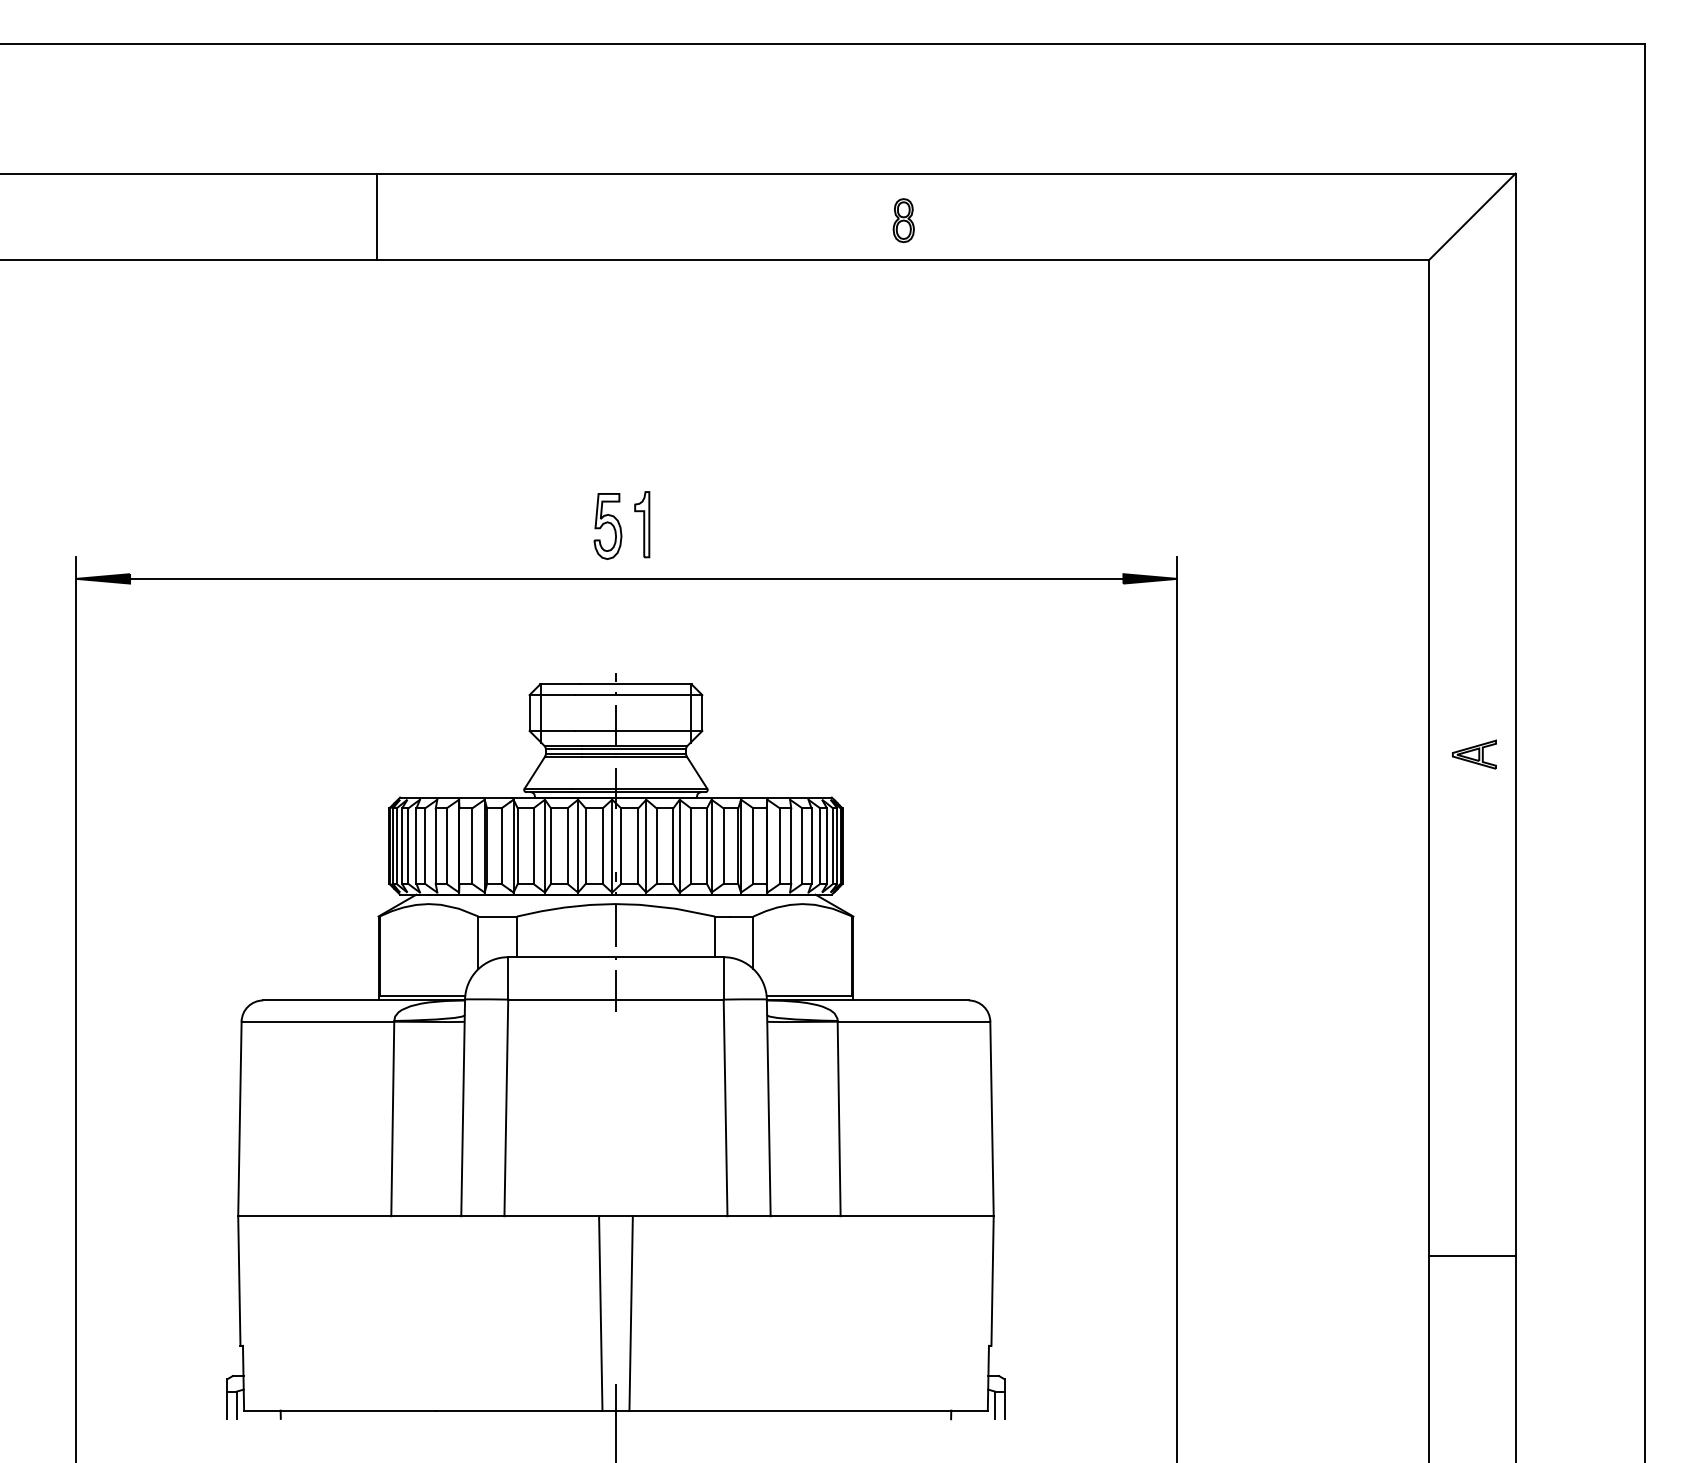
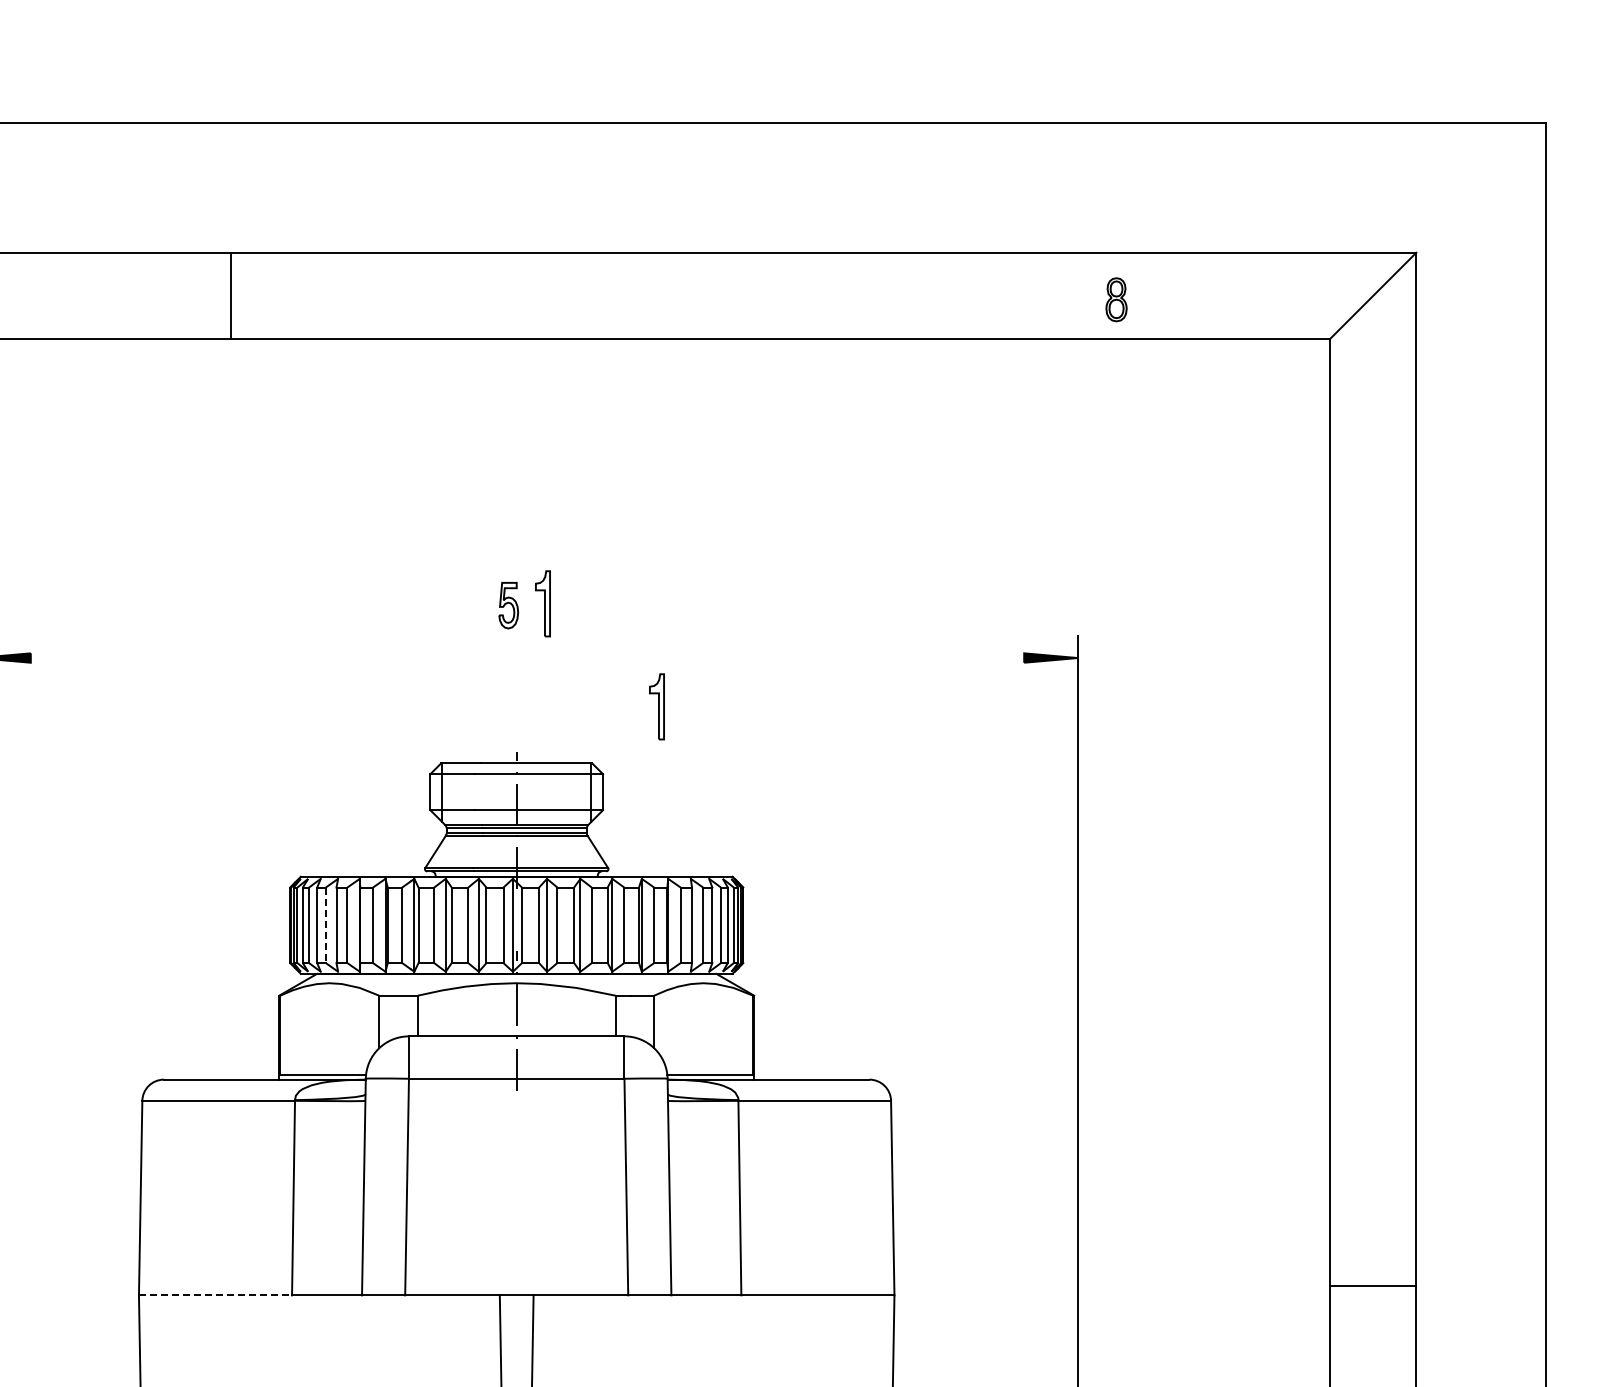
line: (376, 216) -> (230, 295), moved
part: (903, 220) -> (1116, 299), moved
part: (607, 526) -> (508, 605), size x0.7
line: (626, 578) -> (527, 657), removed
part: (756, 627) -> (657, 706), added
part: (1474, 754) -> (1375, 833), removed
line: (425, 846) -> (326, 925), solid -> dashed
line: (314, 1216) -> (215, 1295), solid -> dashed
line: (1472, 1256) -> (1373, 1285), moved

